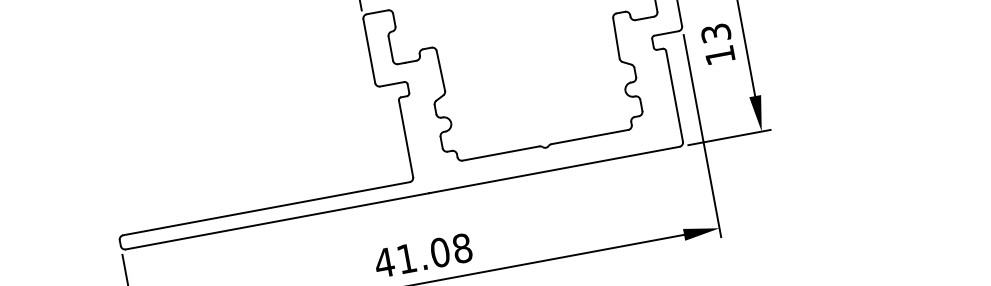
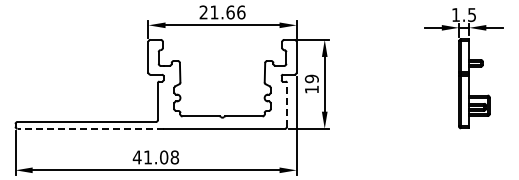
text: (714, 32) -> (311, 78), 13 -> 19
line: (675, 95) -> (287, 104), solid -> dashed
line: (276, 220) -> (90, 128), solid -> dashed

